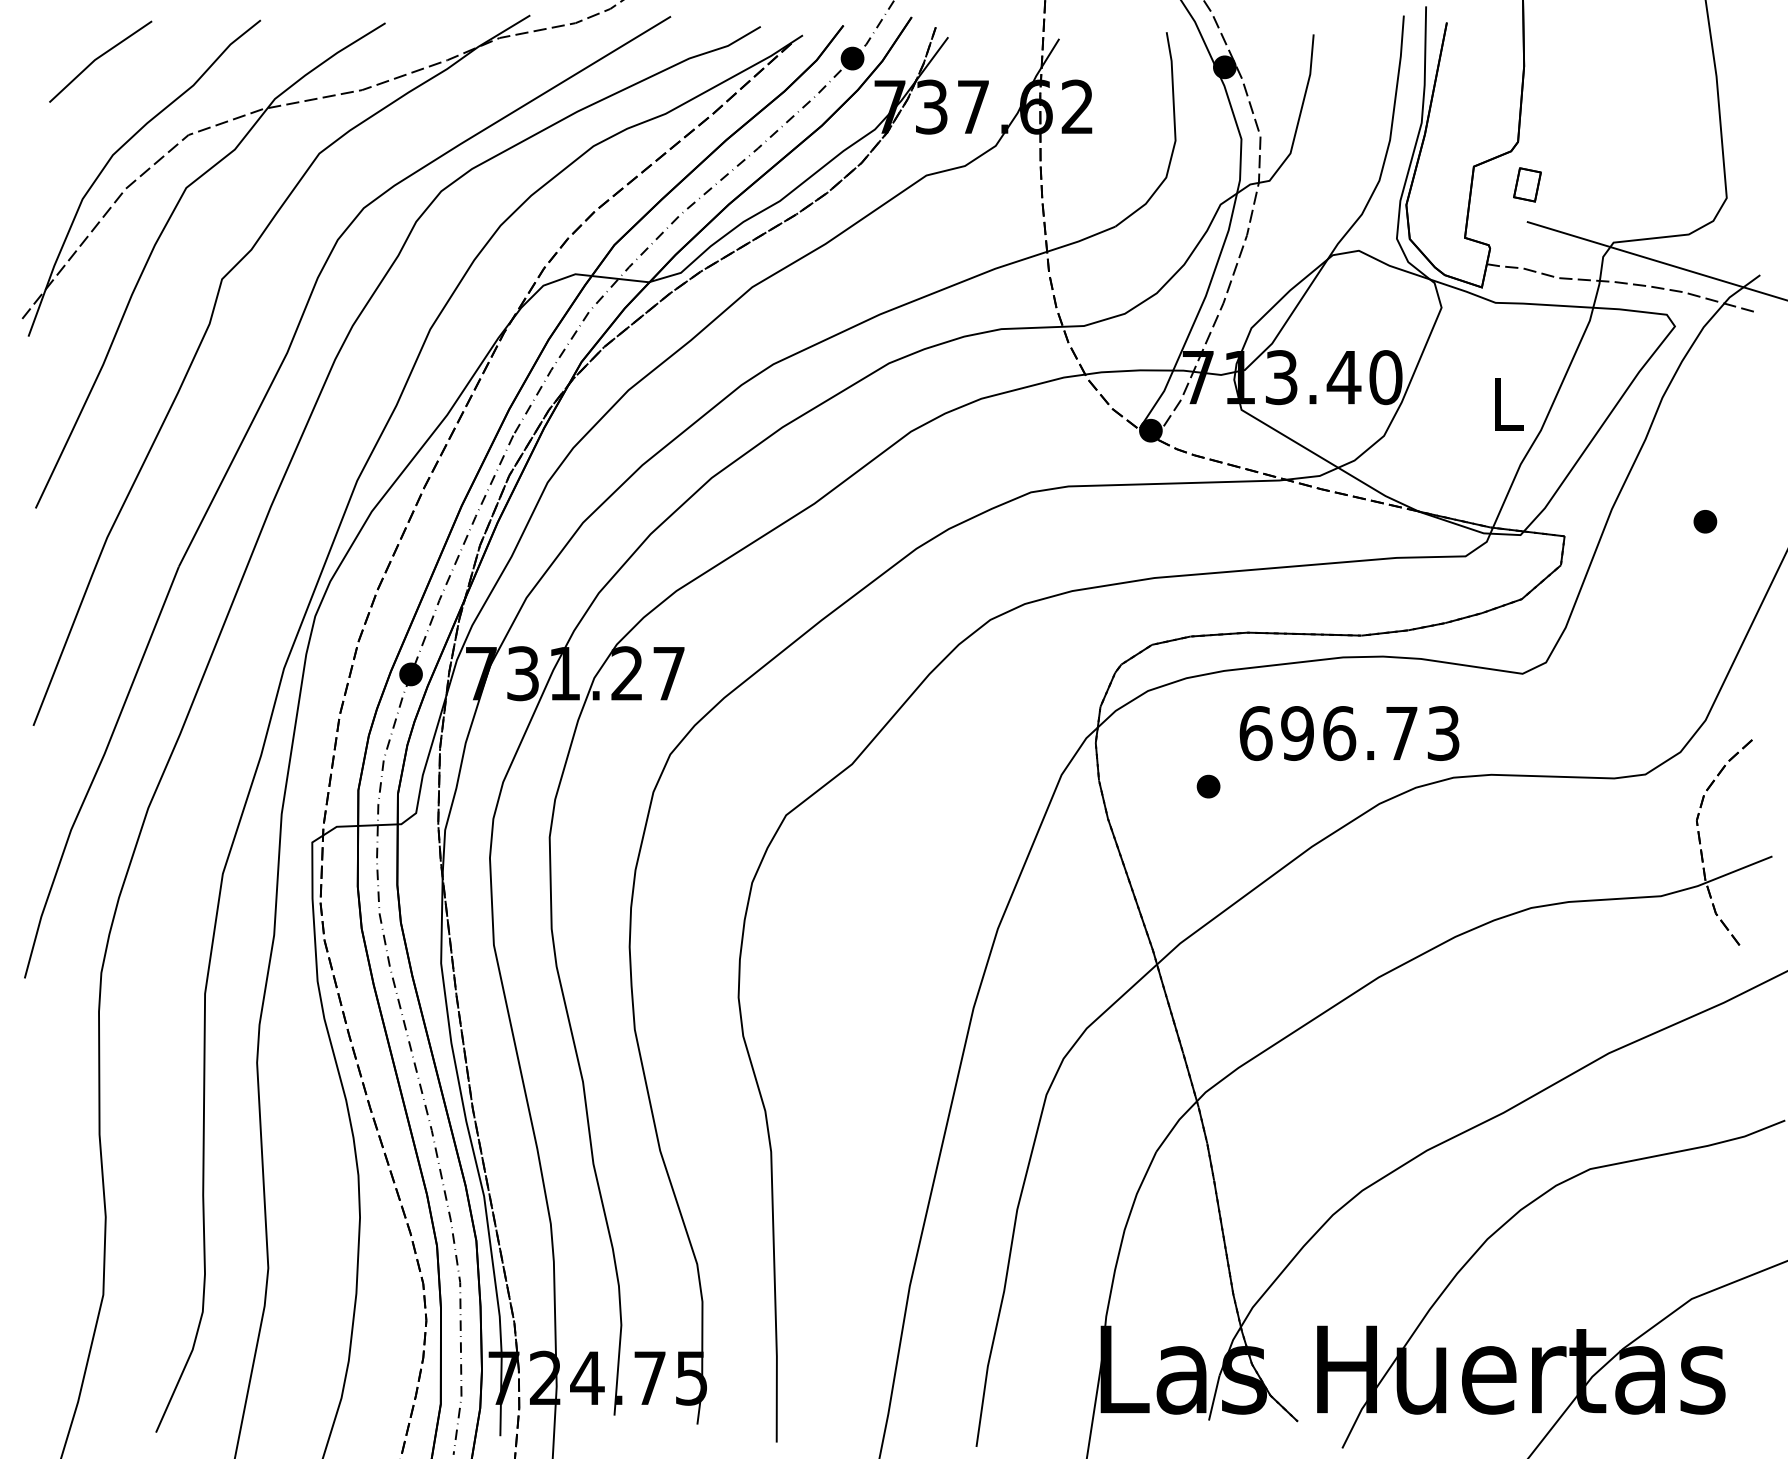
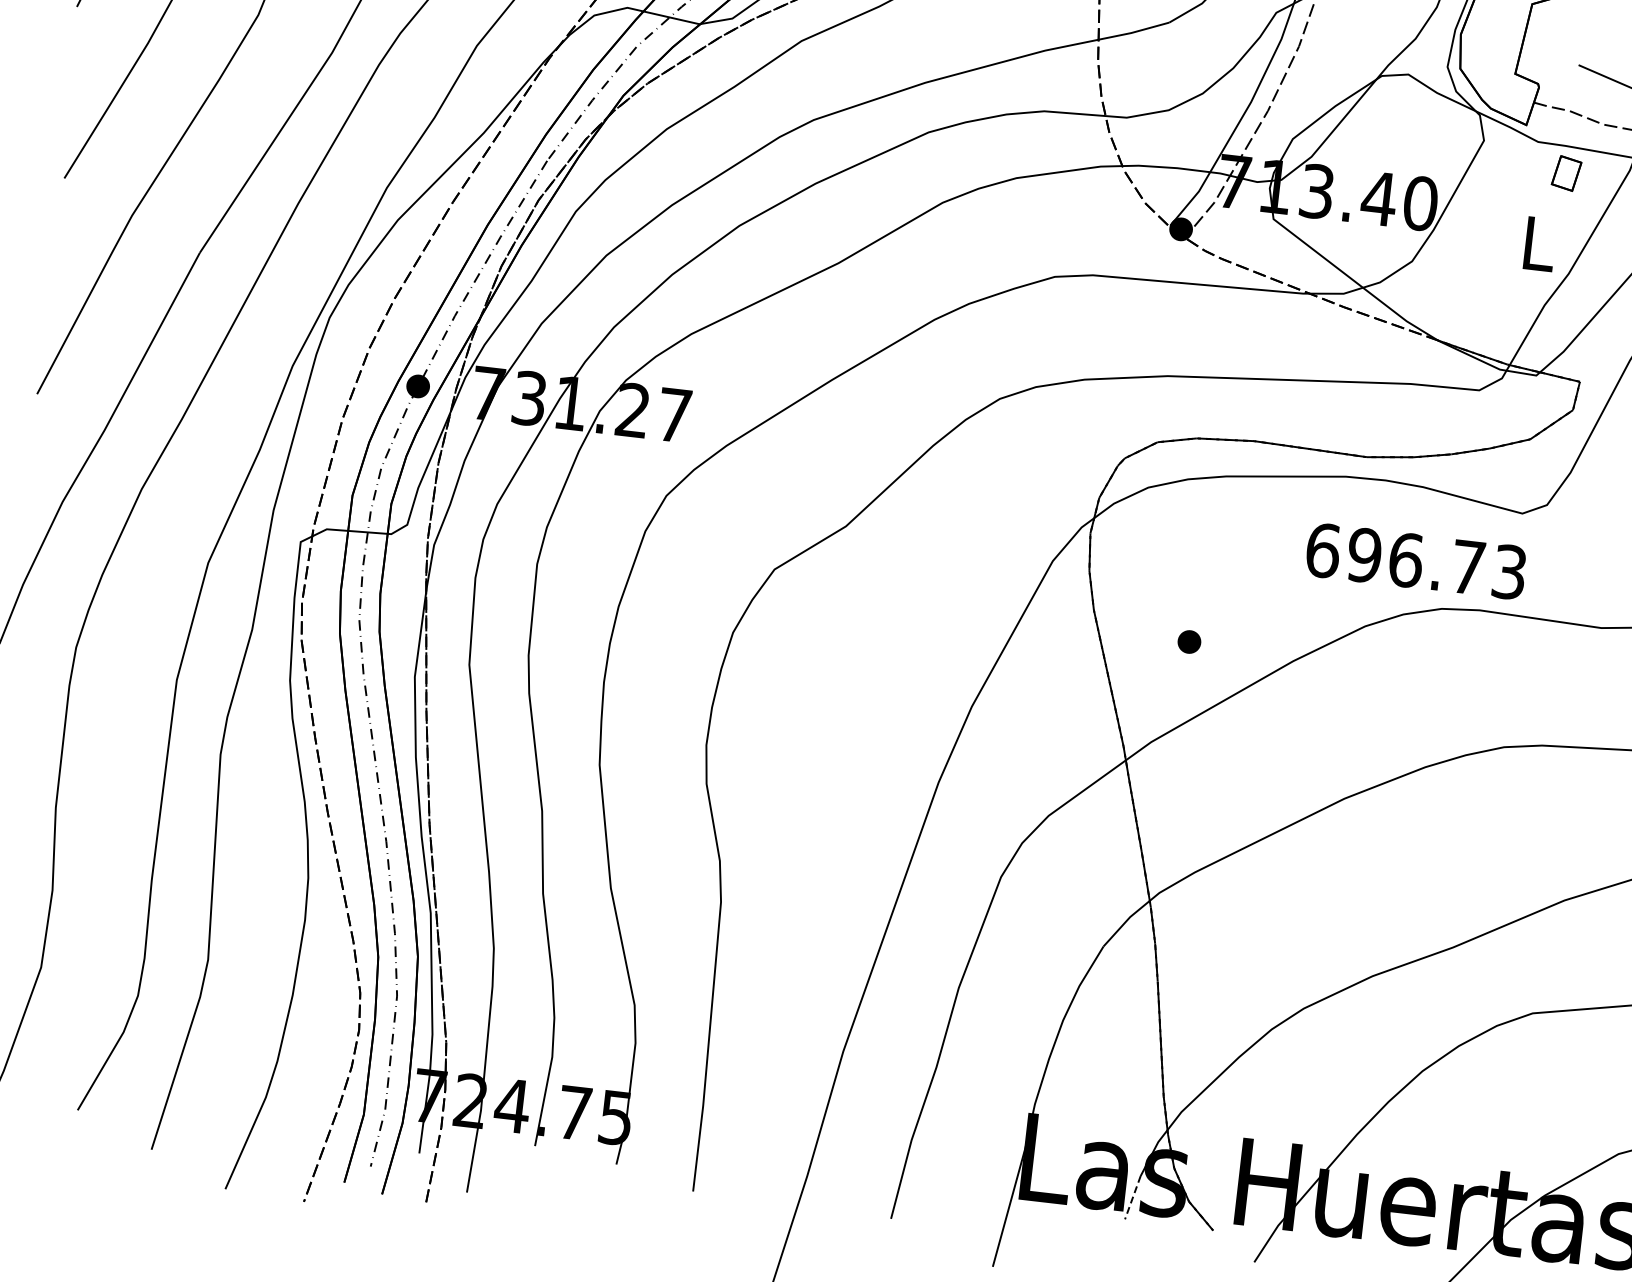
part: (1527, 184) -> (1566, 173), moved
text: (1349, 733) -> (1416, 561), moved
part: (1208, 786) -> (1189, 641), moved
line: (1214, 1398) -> (1133, 1198), solid -> dashed

